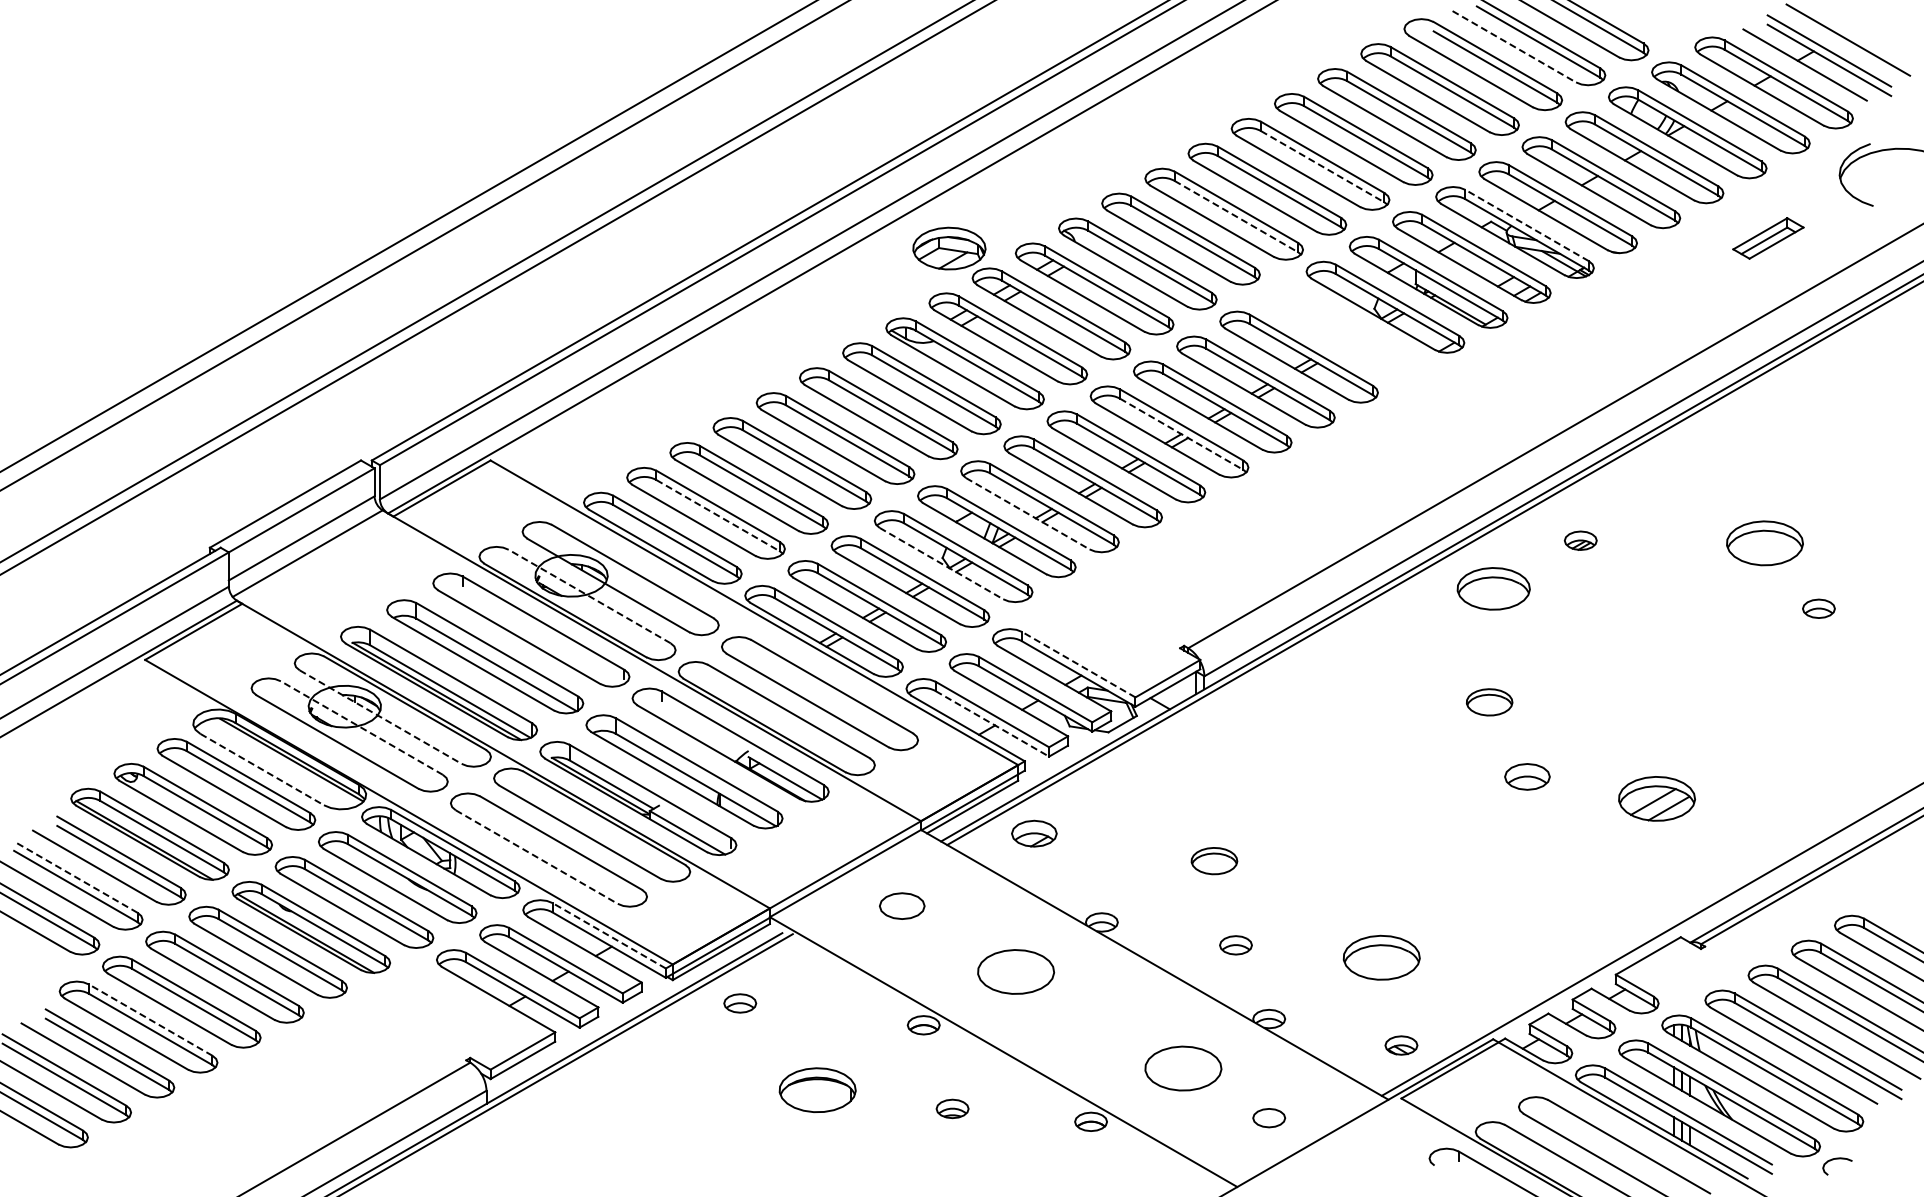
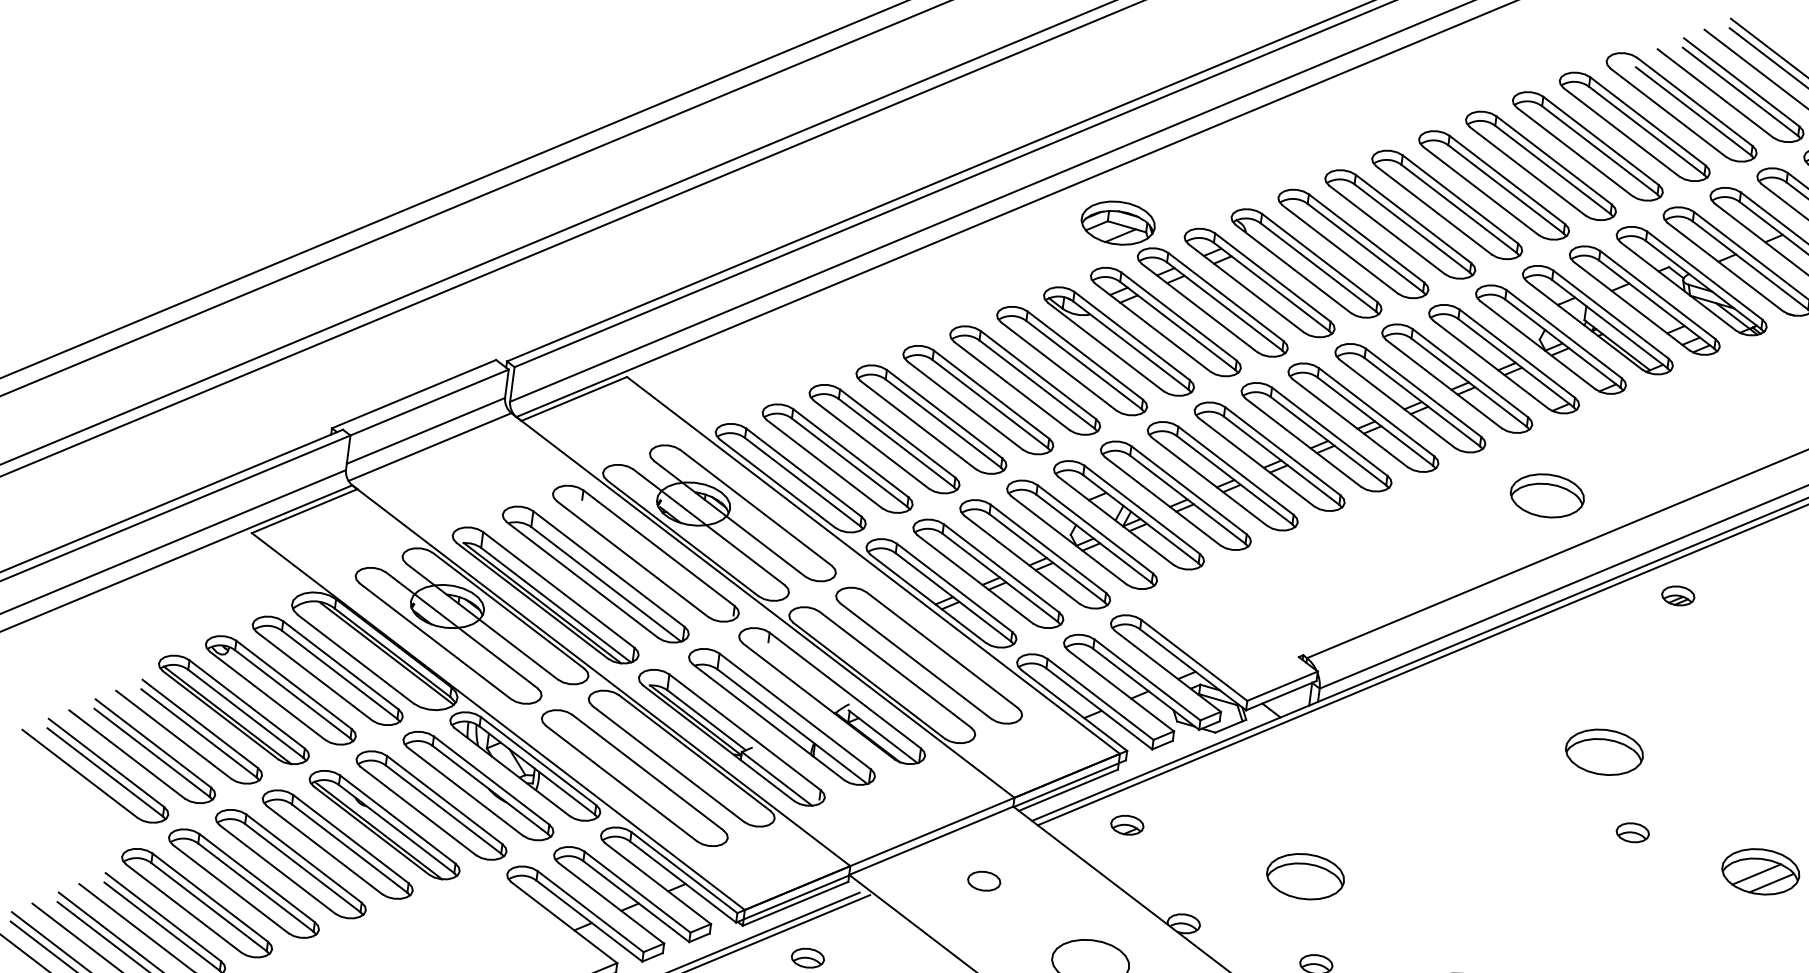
line: (1514, 47) -> (1715, 94), dashed -> solid
line: (1323, 166) -> (1506, 189), dashed -> solid
line: (1236, 216) -> (1412, 228), dashed -> solid
line: (1526, 225) -> (1704, 275), dashed -> solid
part: (1341, 331) -> (1503, 358), added
line: (1182, 434) -> (1329, 441), dashed -> solid
line: (1028, 514) -> (1163, 502), dashed -> solid
line: (718, 515) -> (849, 462), dashed -> solid
part: (1580, 540) -> (1678, 595), moved
line: (941, 563) -> (1068, 540), dashed -> solid
part: (1493, 588) -> (1547, 495), moved
line: (589, 596) -> (709, 527), dashed -> solid
line: (1078, 664) -> (1194, 660), dashed -> solid
part: (1489, 702) -> (1604, 752), size x1.67
line: (381, 717) -> (483, 622), dashed -> solid
line: (992, 724) -> (1099, 709), dashed -> solid
line: (361, 727) -> (461, 629), dashed -> solid
line: (262, 769) -> (356, 659), dashed -> solid
part: (1527, 777) -> (1632, 833), size x0.71
part: (1034, 833) -> (1127, 825), size x0.71
line: (537, 857) -> (622, 784), dashed -> solid
part: (1214, 860) -> (1305, 876), size x1.67
line: (75, 876) -> (153, 742), dashed -> solid
part: (901, 906) -> (983, 881), size x0.71
line: (608, 935) -> (683, 872), dashed -> solid
line: (150, 1019) -> (210, 897), dashed -> solid

